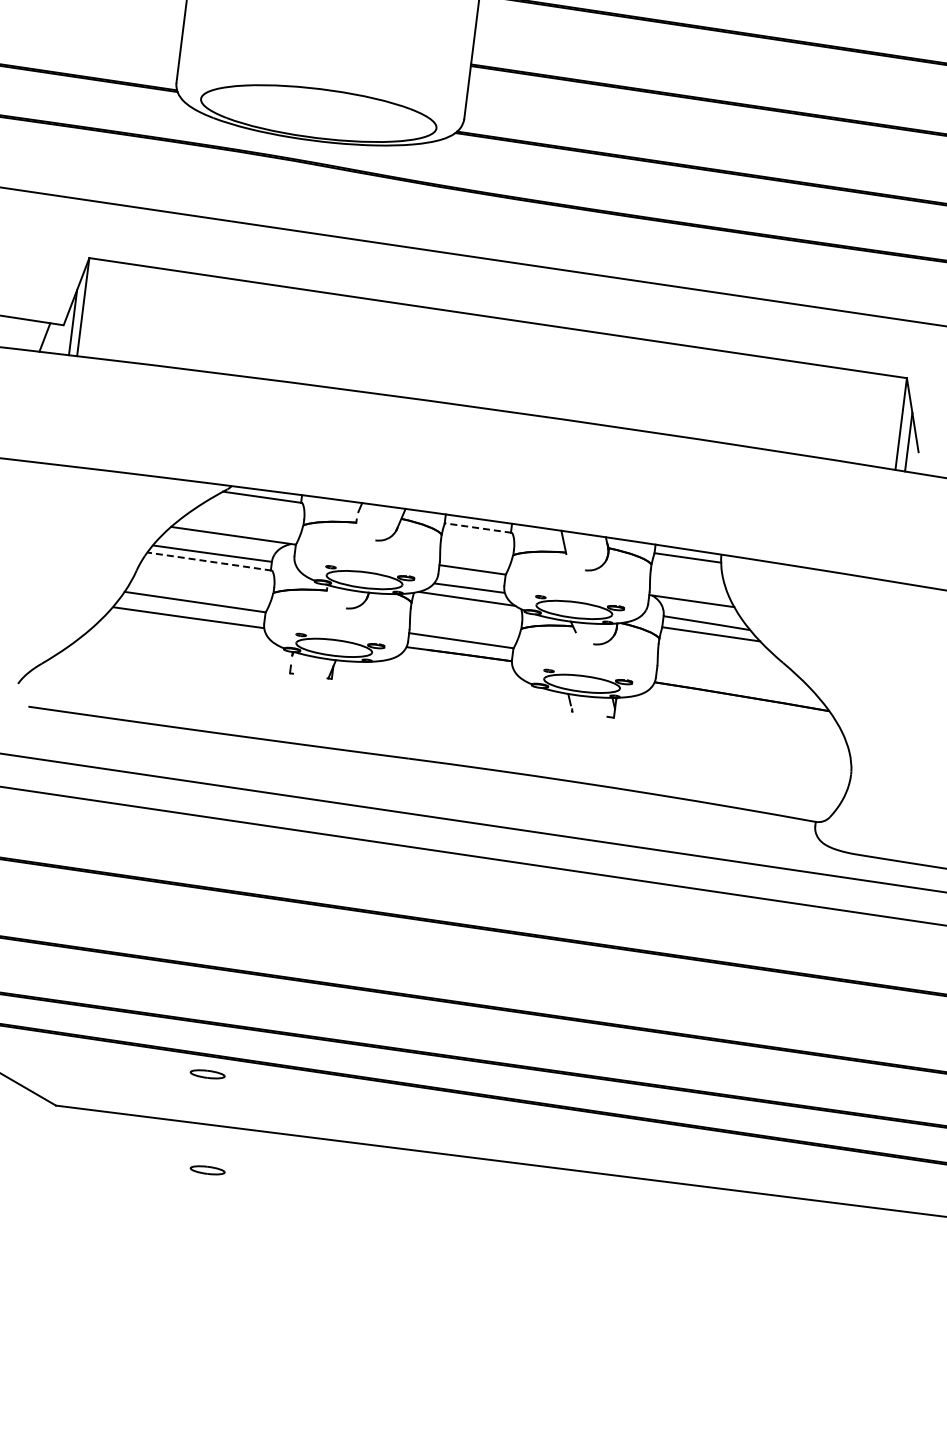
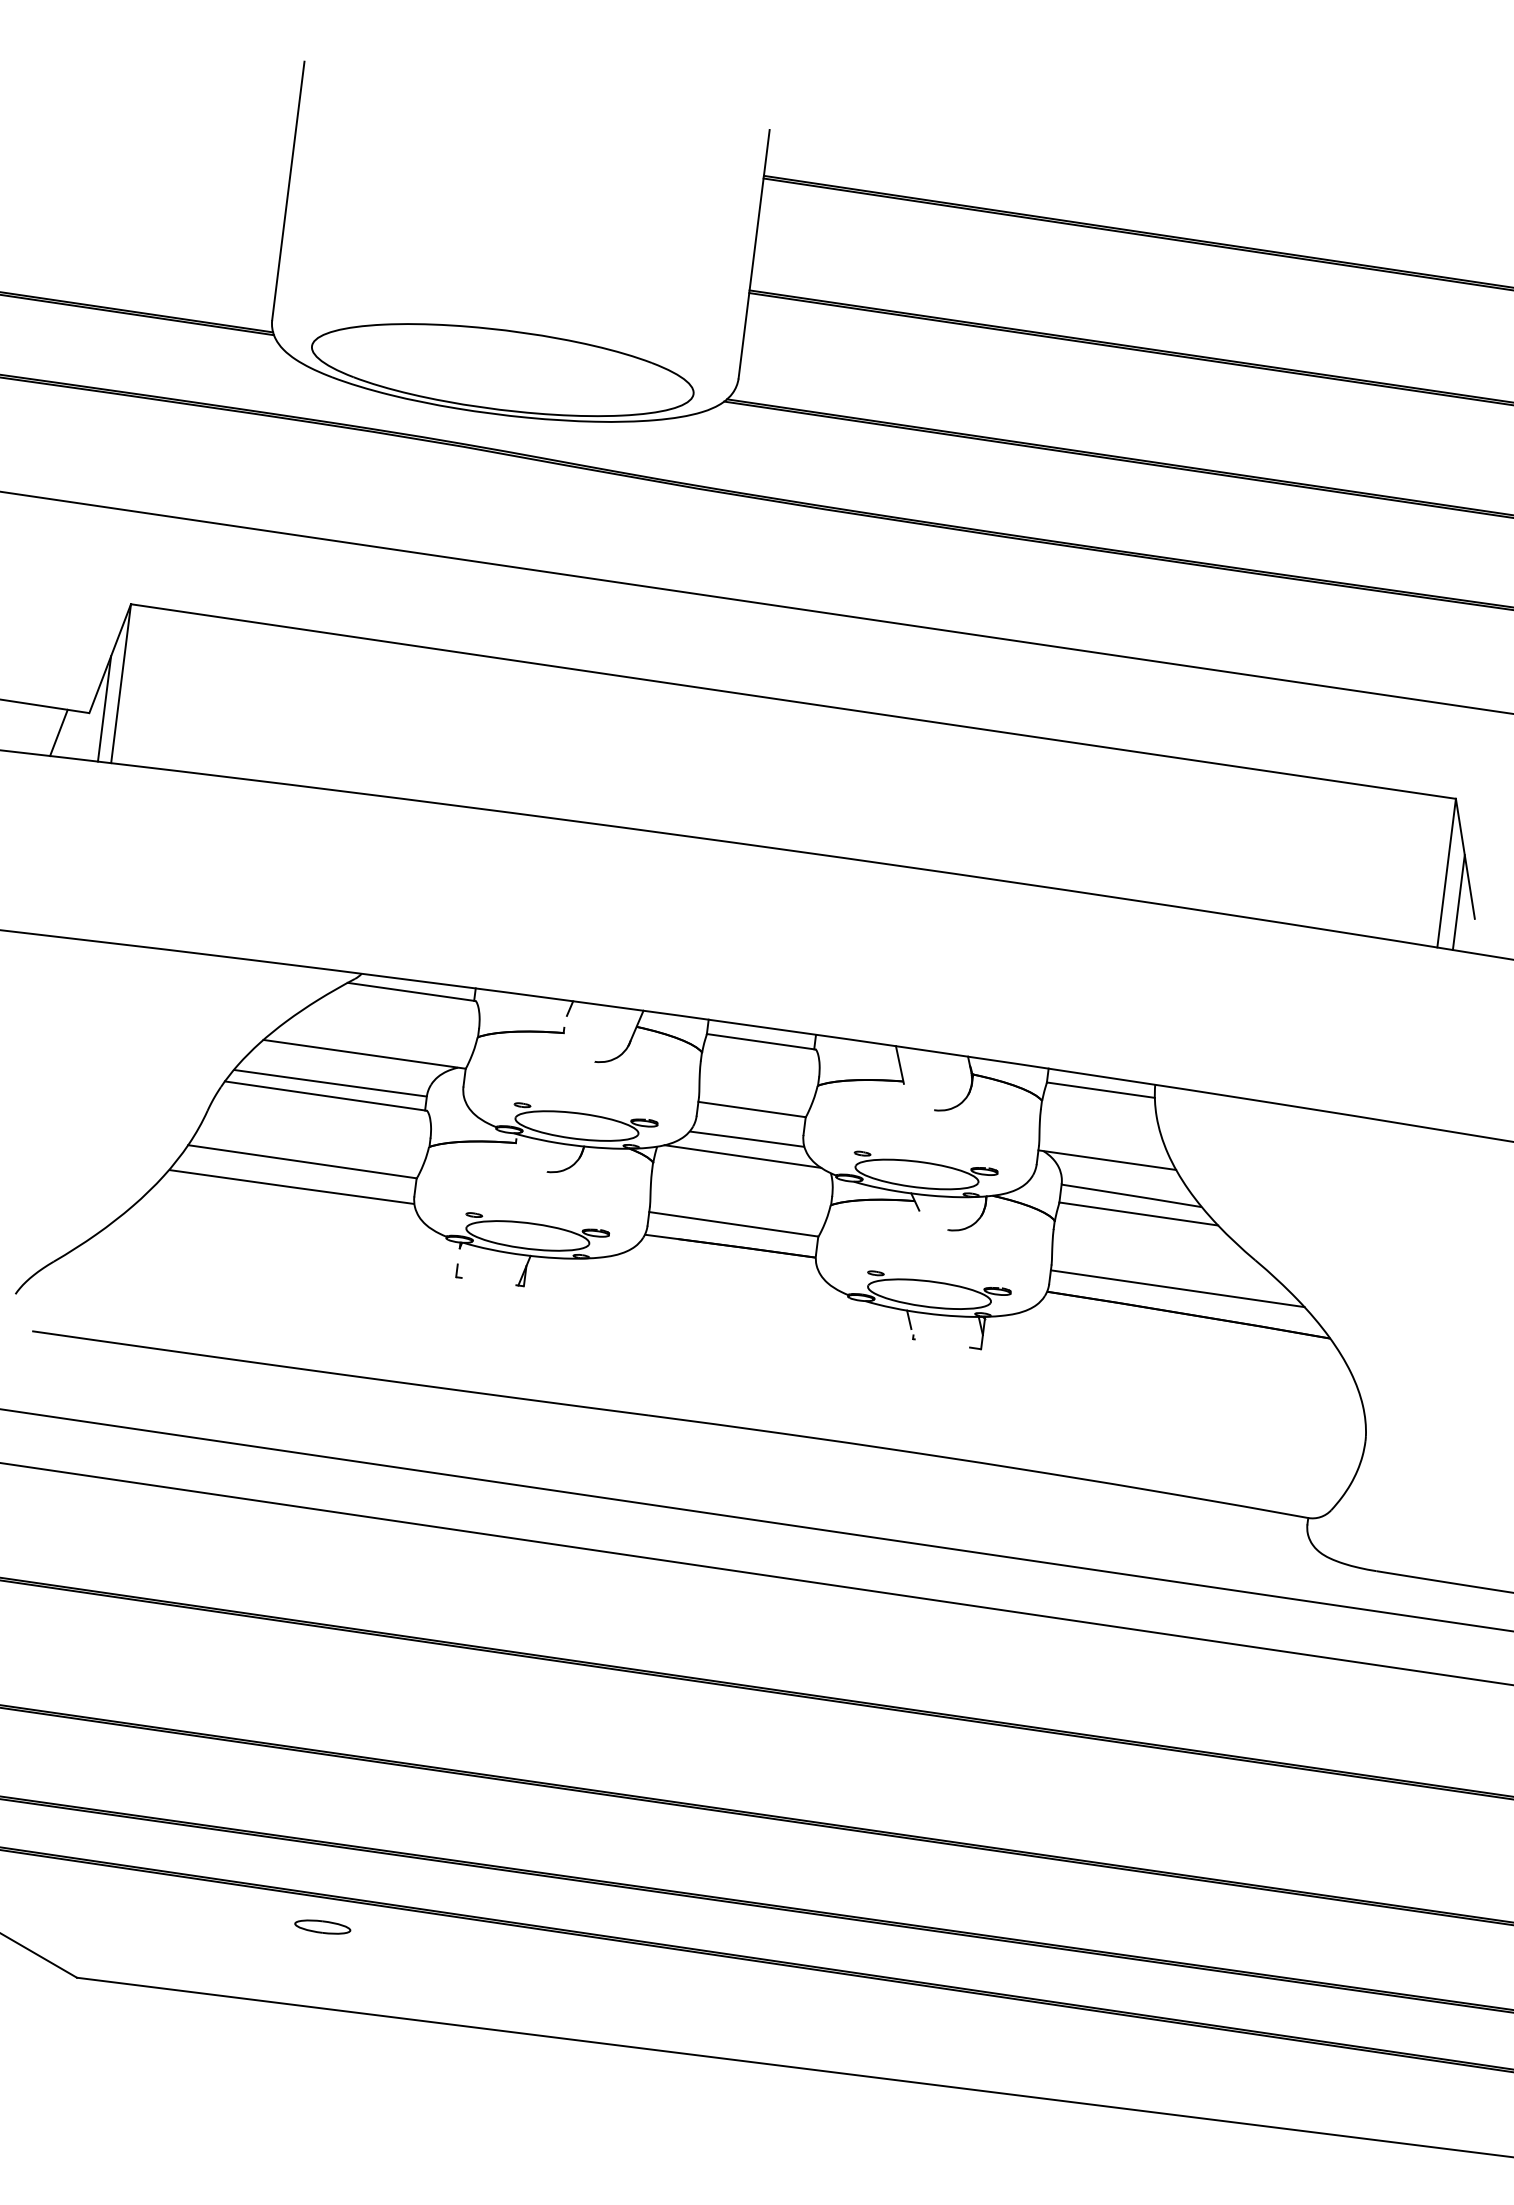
line: (478, 528) -> (761, 1042), dashed -> solid
line: (209, 561) -> (325, 1095), dashed -> solid
line: (735, 680) -> (1178, 1288), added
part: (207, 1170) -> (322, 2082), removed

